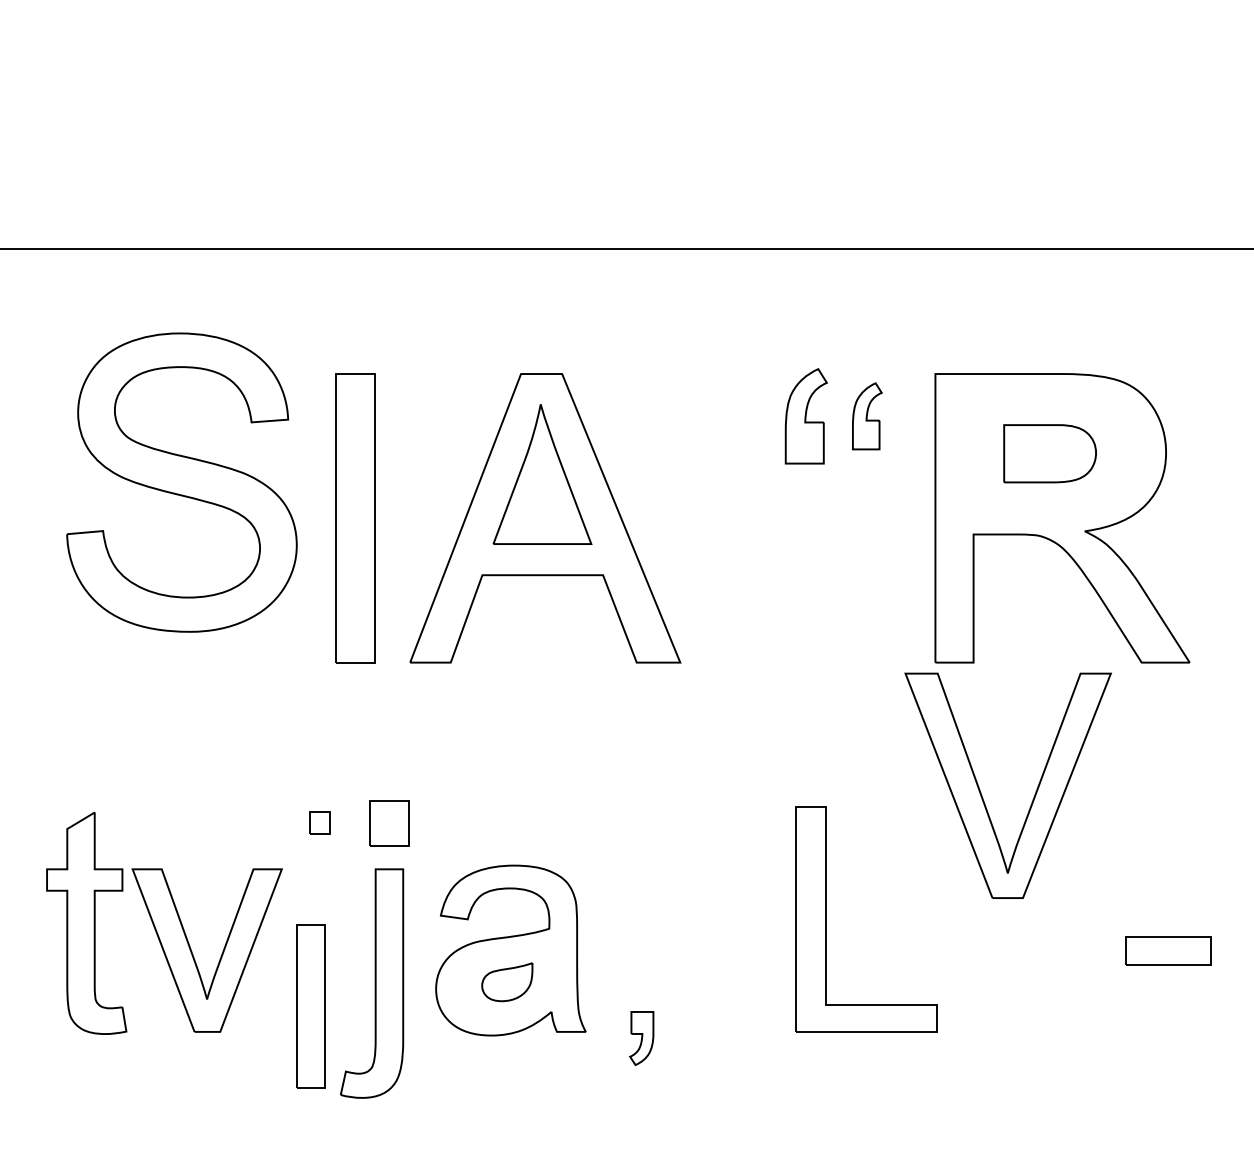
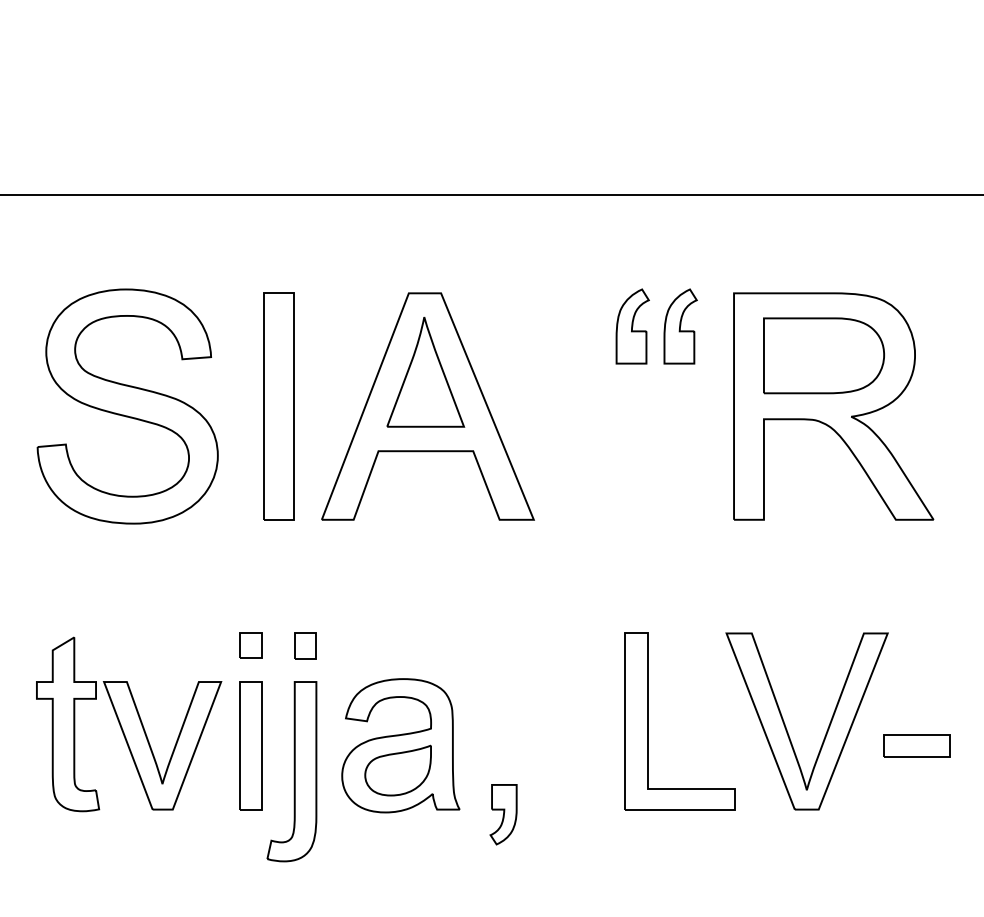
part: (867, 416) -> (680, 326), size x1.43
part: (1049, 453) -> (823, 355), size x1.67
part: (181, 482) -> (127, 406), moved
part: (981, 792) -> (786, 726), moved
part: (319, 822) -> (250, 645), size x1.43
part: (389, 822) -> (305, 645), size x0.71
part: (506, 982) -> (397, 770), size x1.67
part: (310, 1006) -> (250, 745), moved
part: (641, 1038) -> (503, 814), size x1.43

